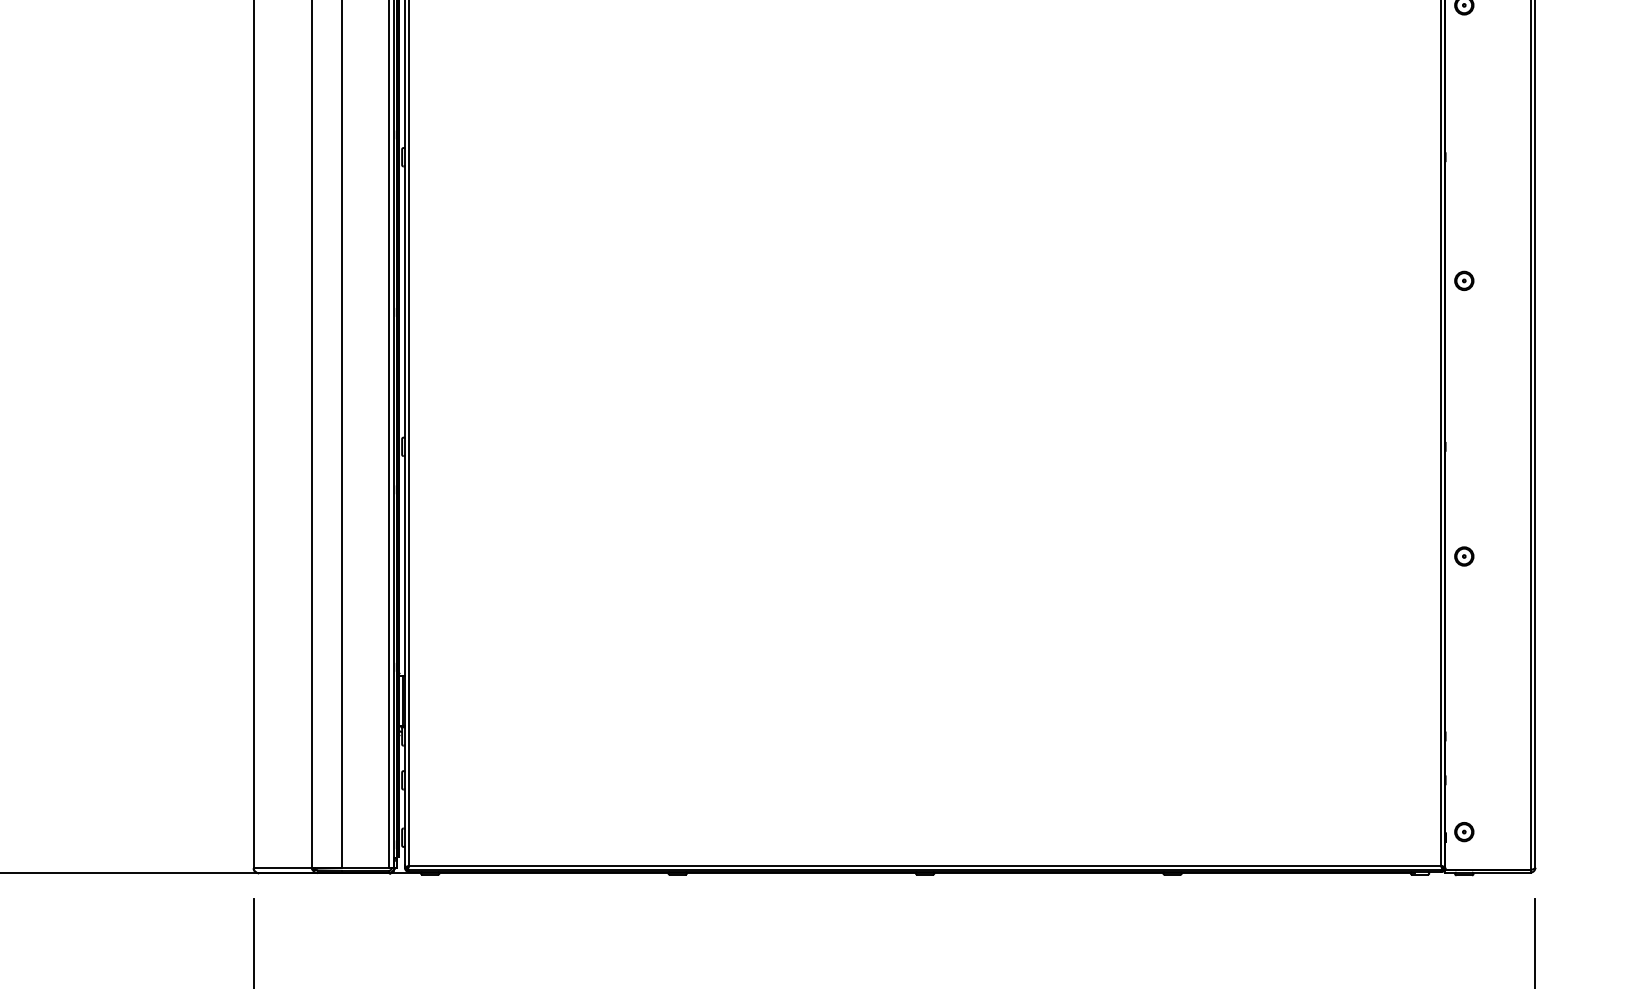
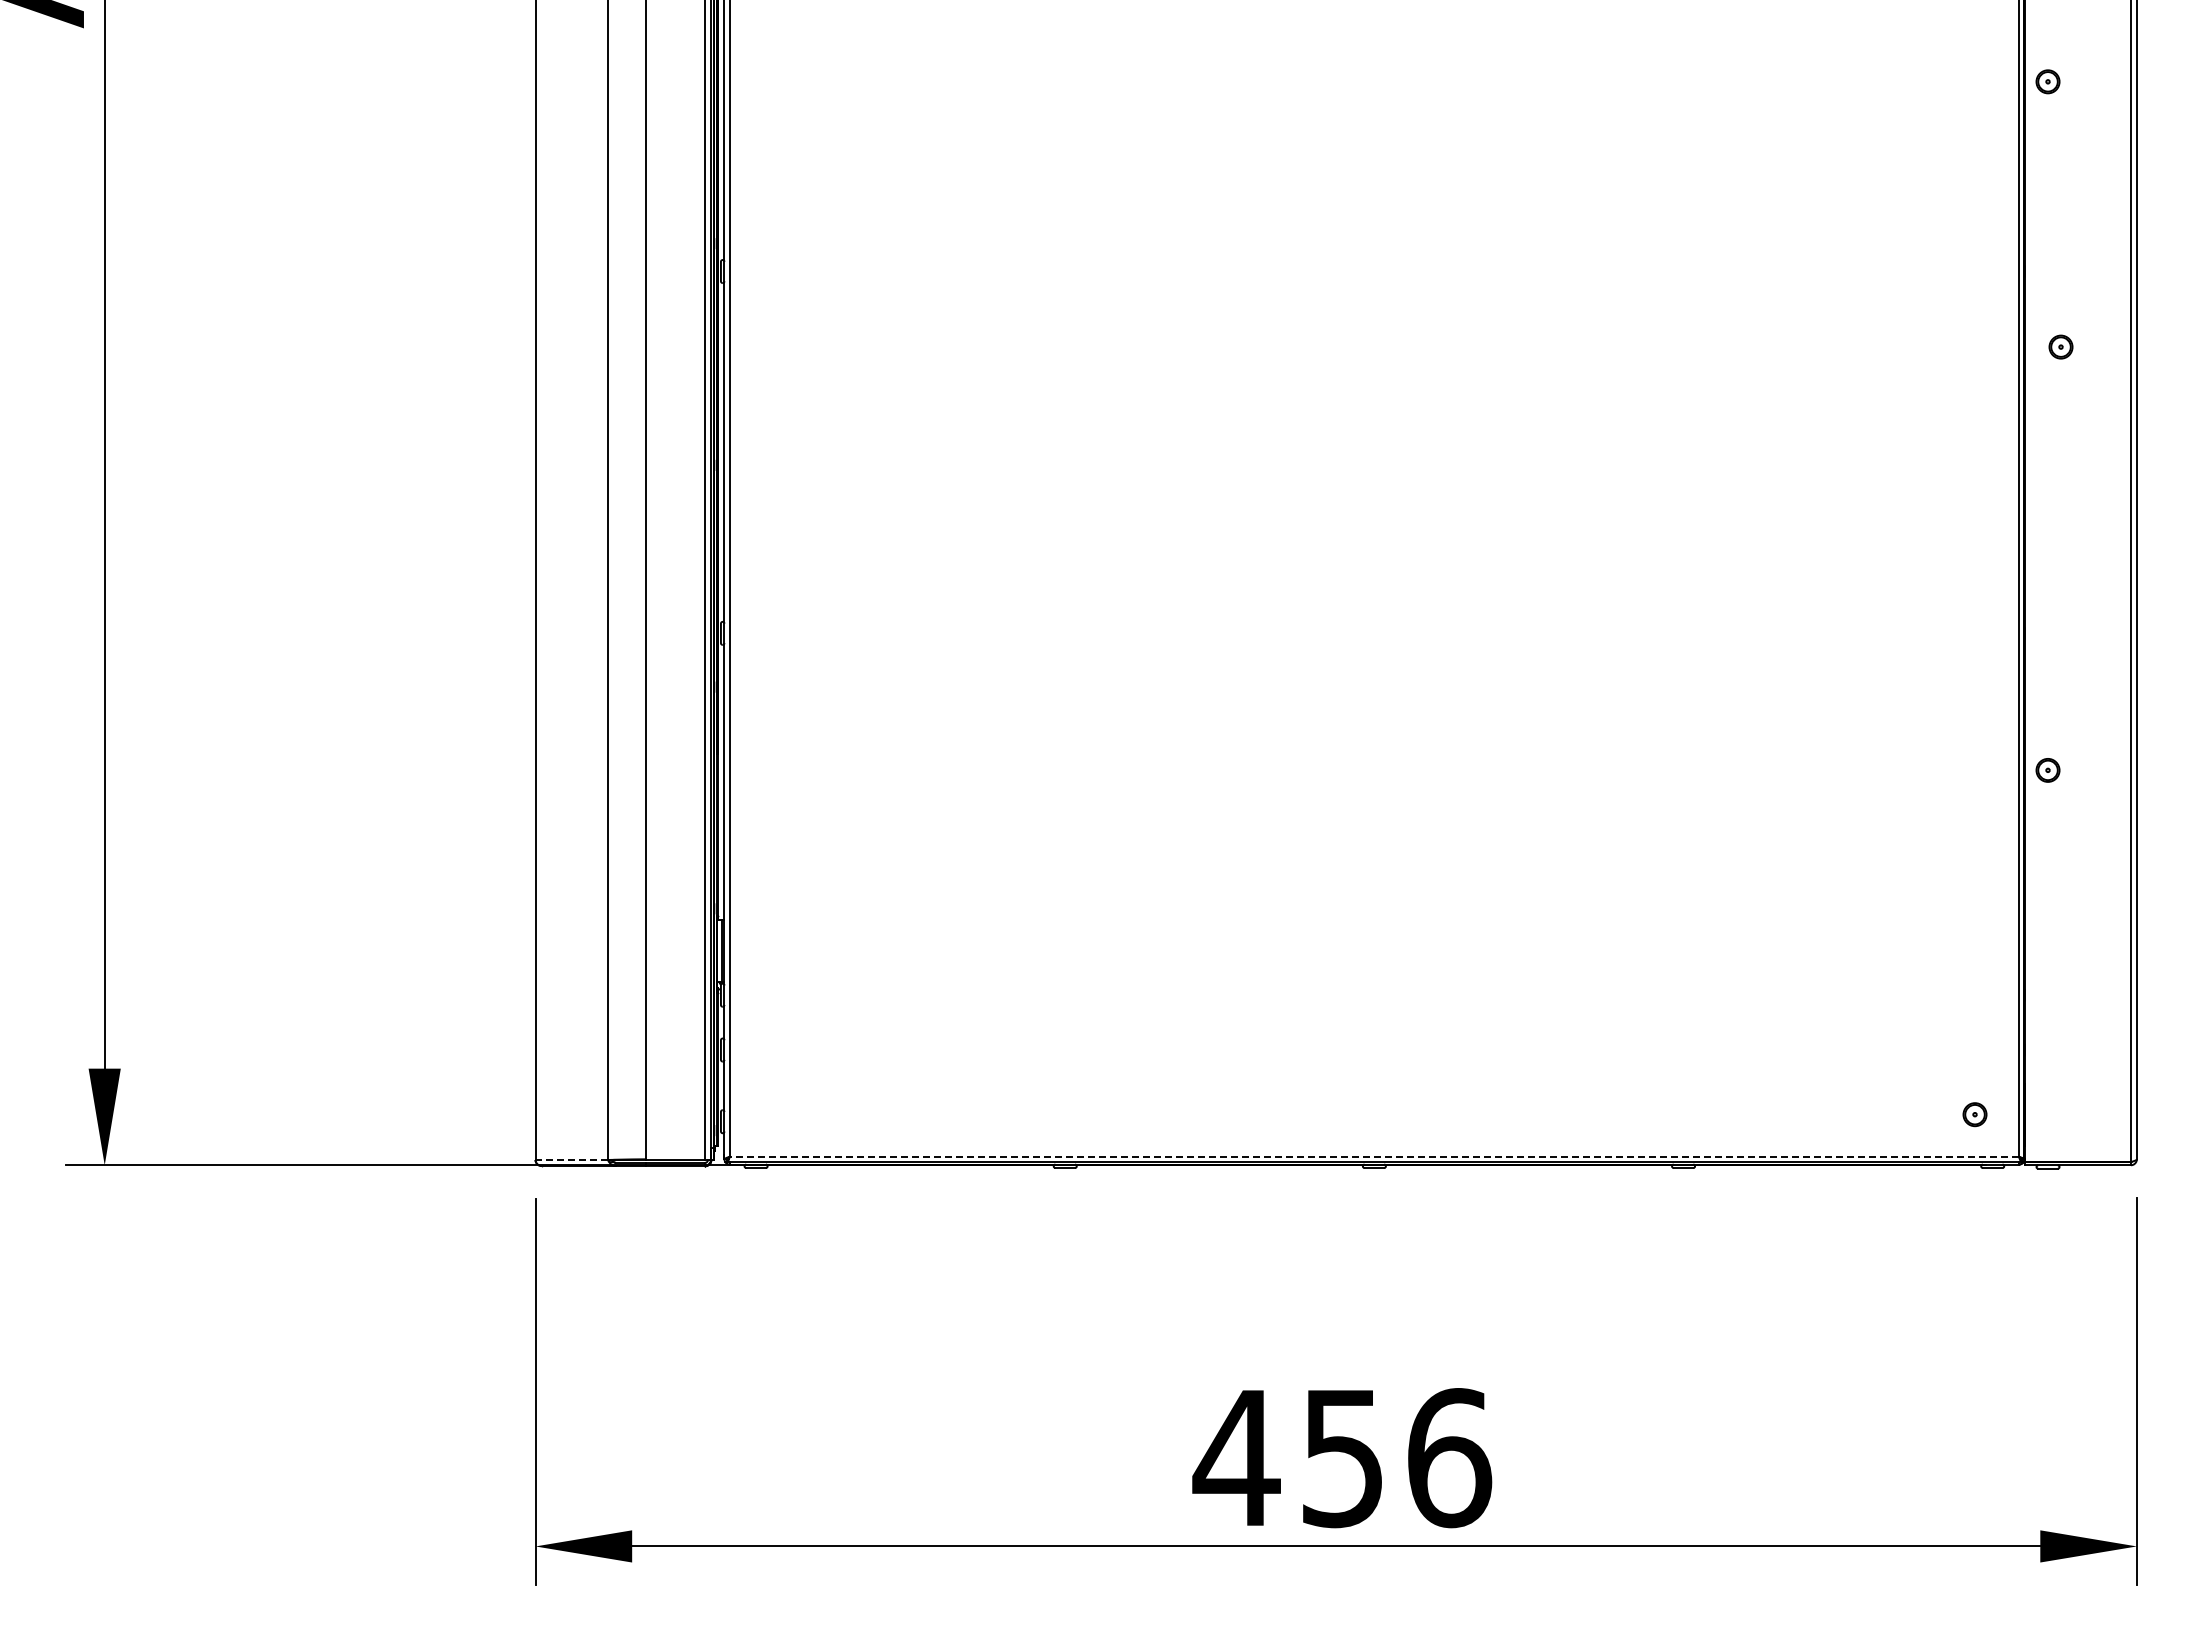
part: (1463, 280) -> (2060, 346), moved
part: (1463, 831) -> (1974, 1114), moved
line: (925, 865) -> (1374, 1156), solid -> dashed
line: (282, 868) -> (571, 1160), solid -> dashed

